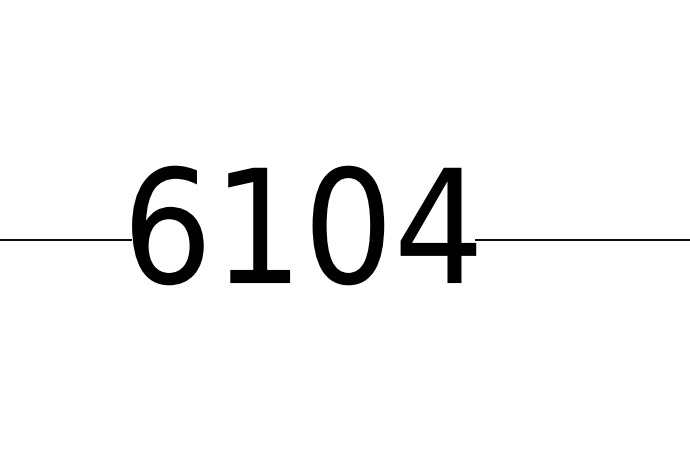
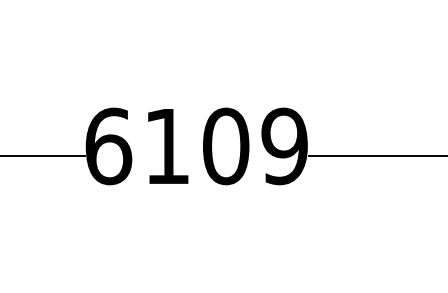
text: (438, 225) -> (284, 146), 6104 -> 6109

